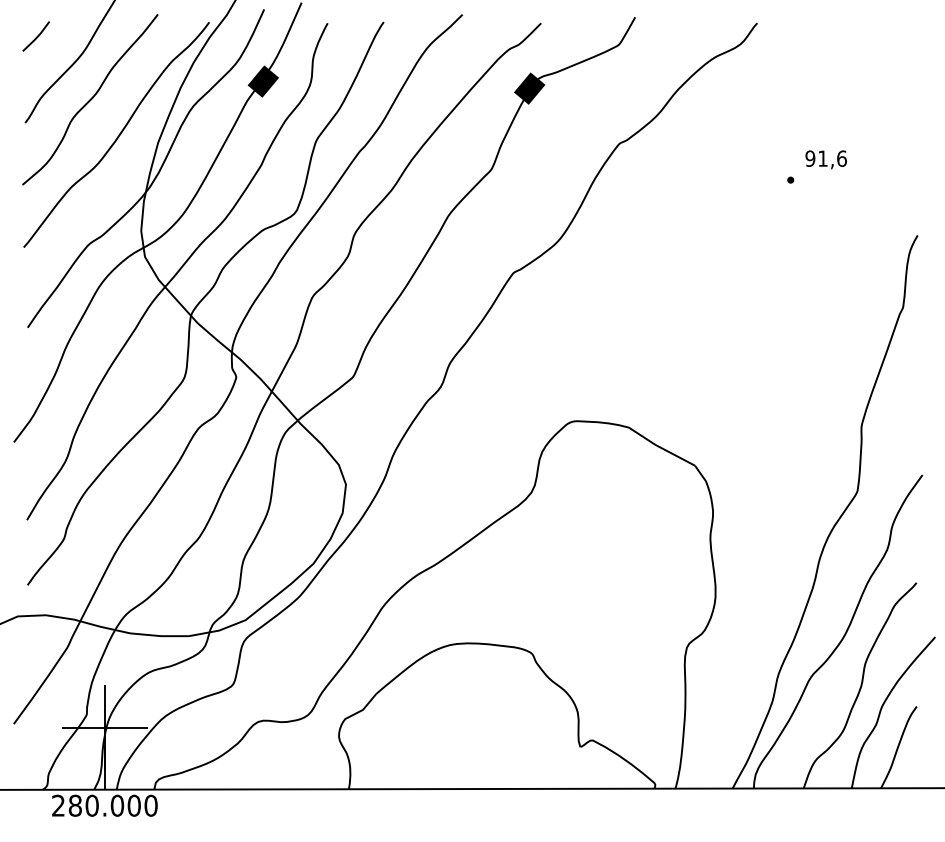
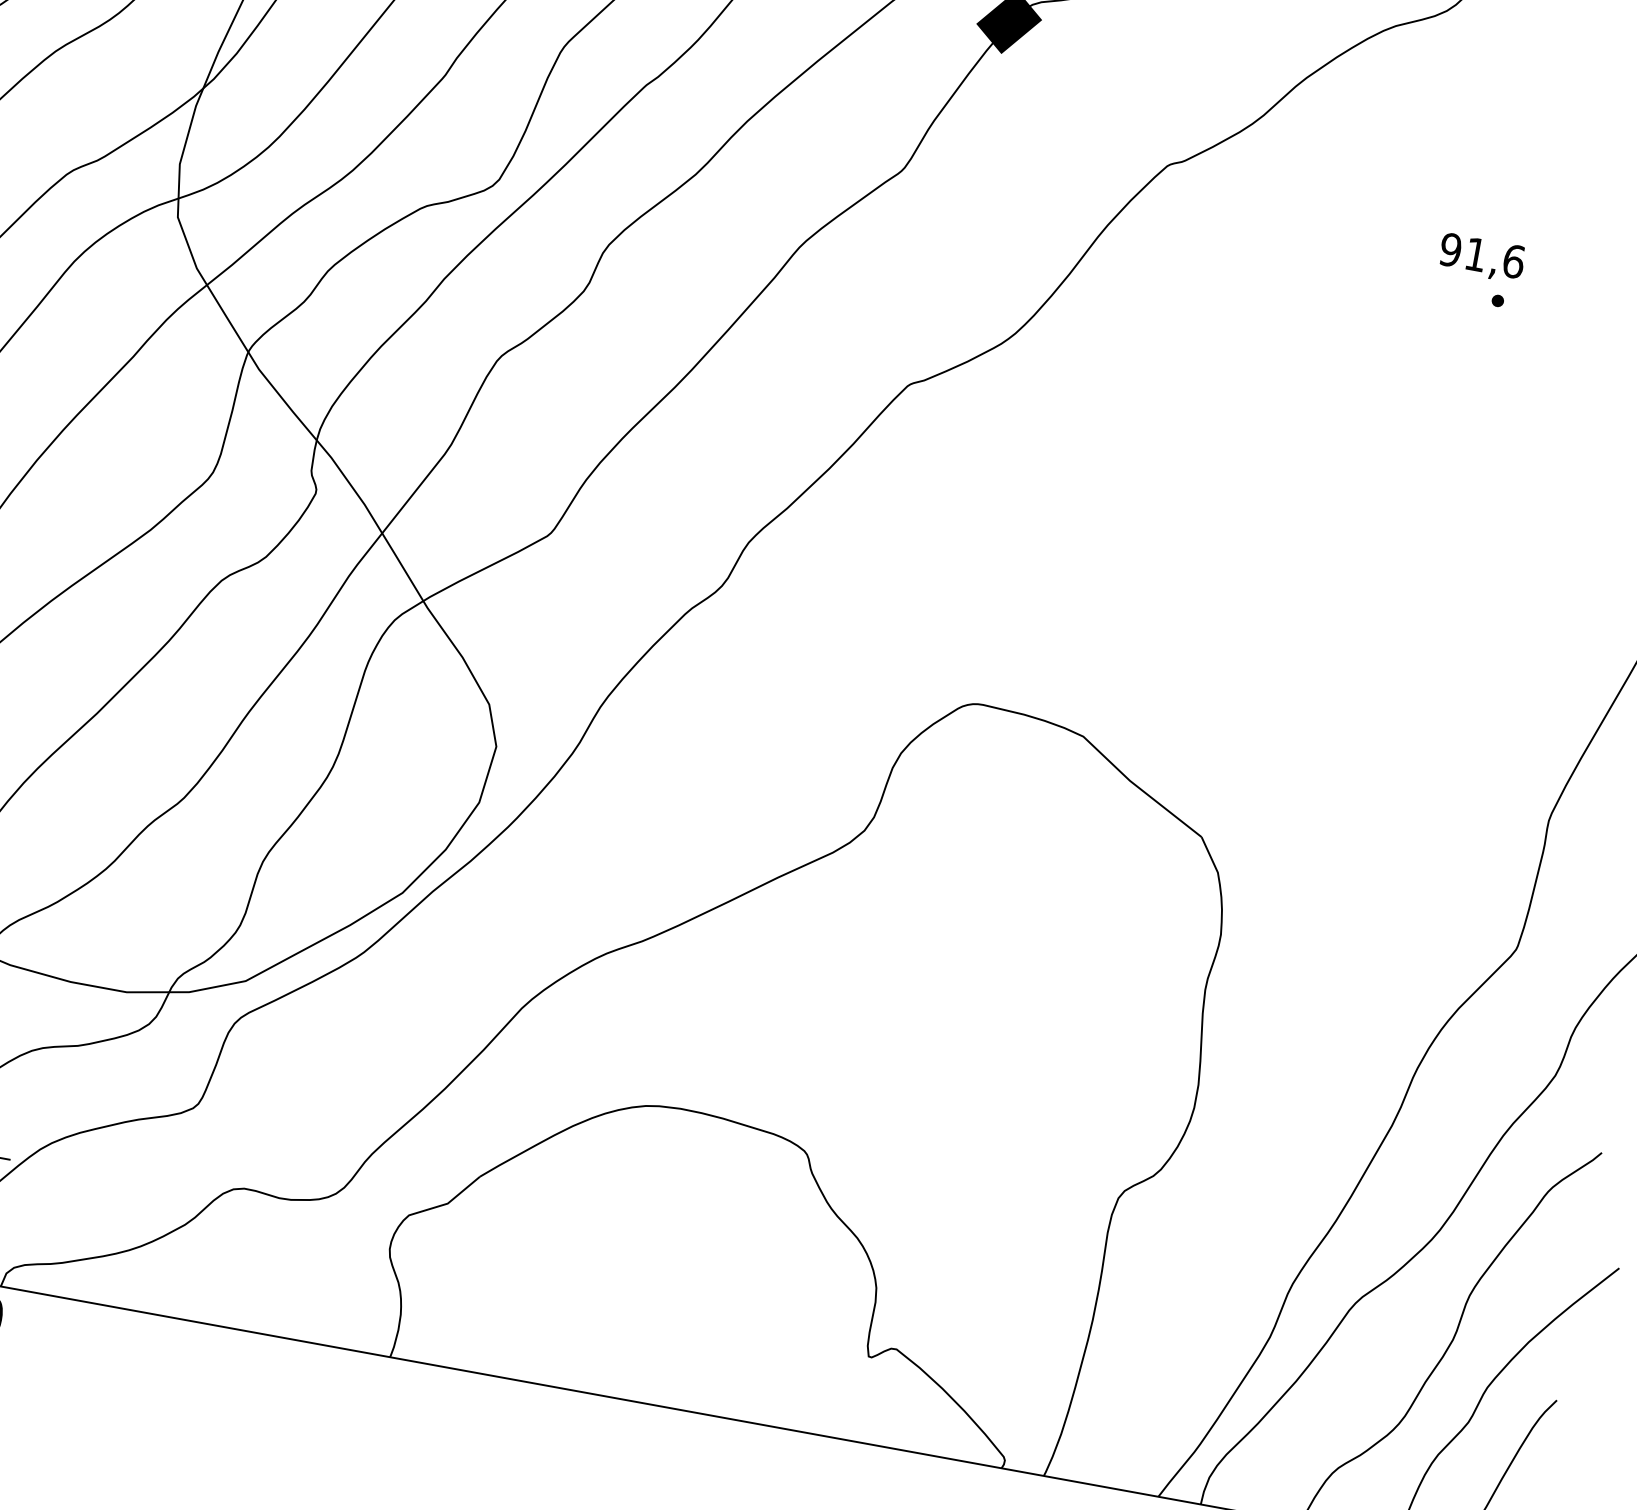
text: (825, 159) -> (1480, 257), moved

